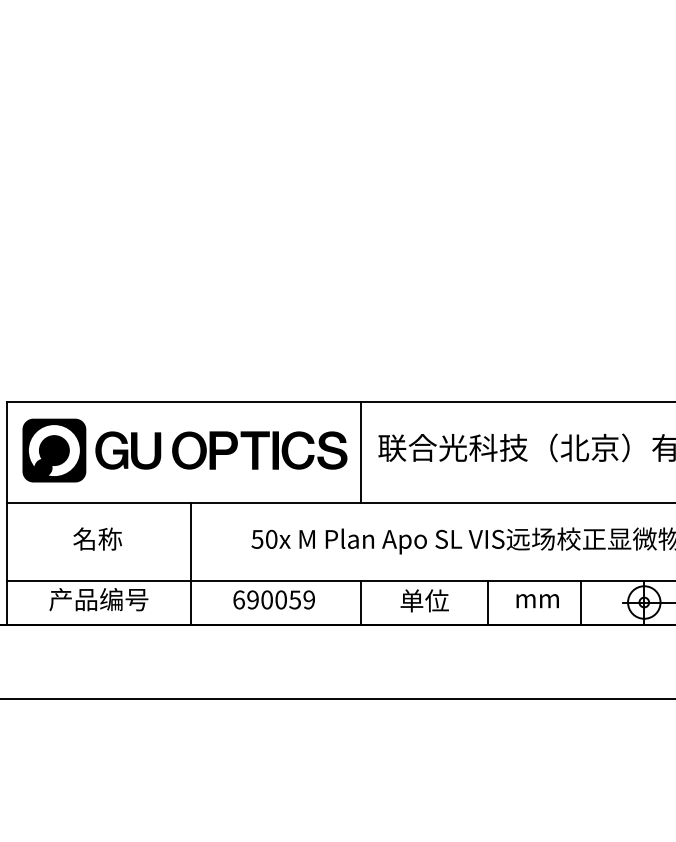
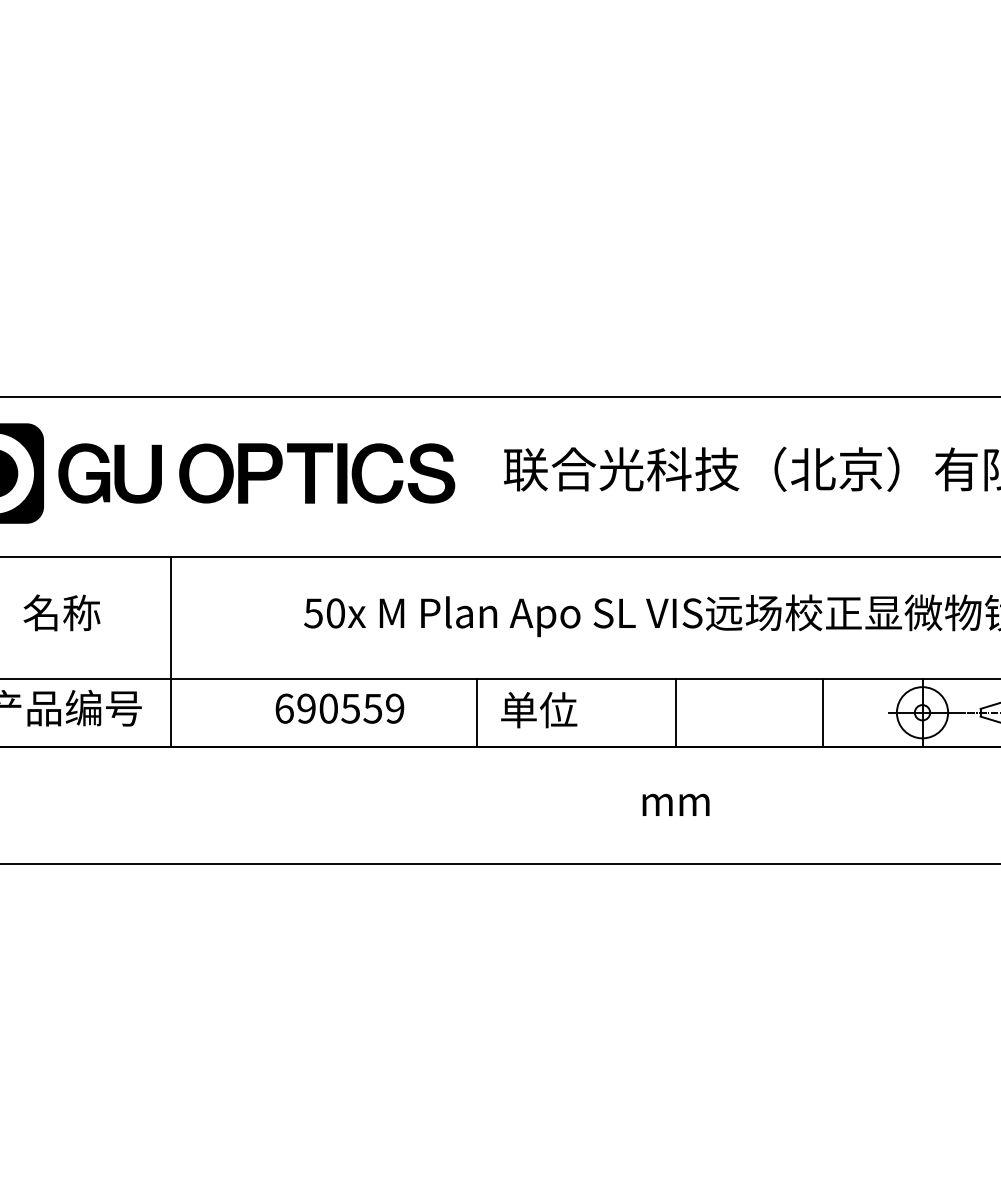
line: (360, 451) -> (475, 474), removed
line: (191, 563) -> (171, 651), moved
text: (280, 599) -> (349, 707), 690059 -> 690559
text: (424, 600) -> (538, 709), moved
text: (537, 601) -> (675, 805), moved

